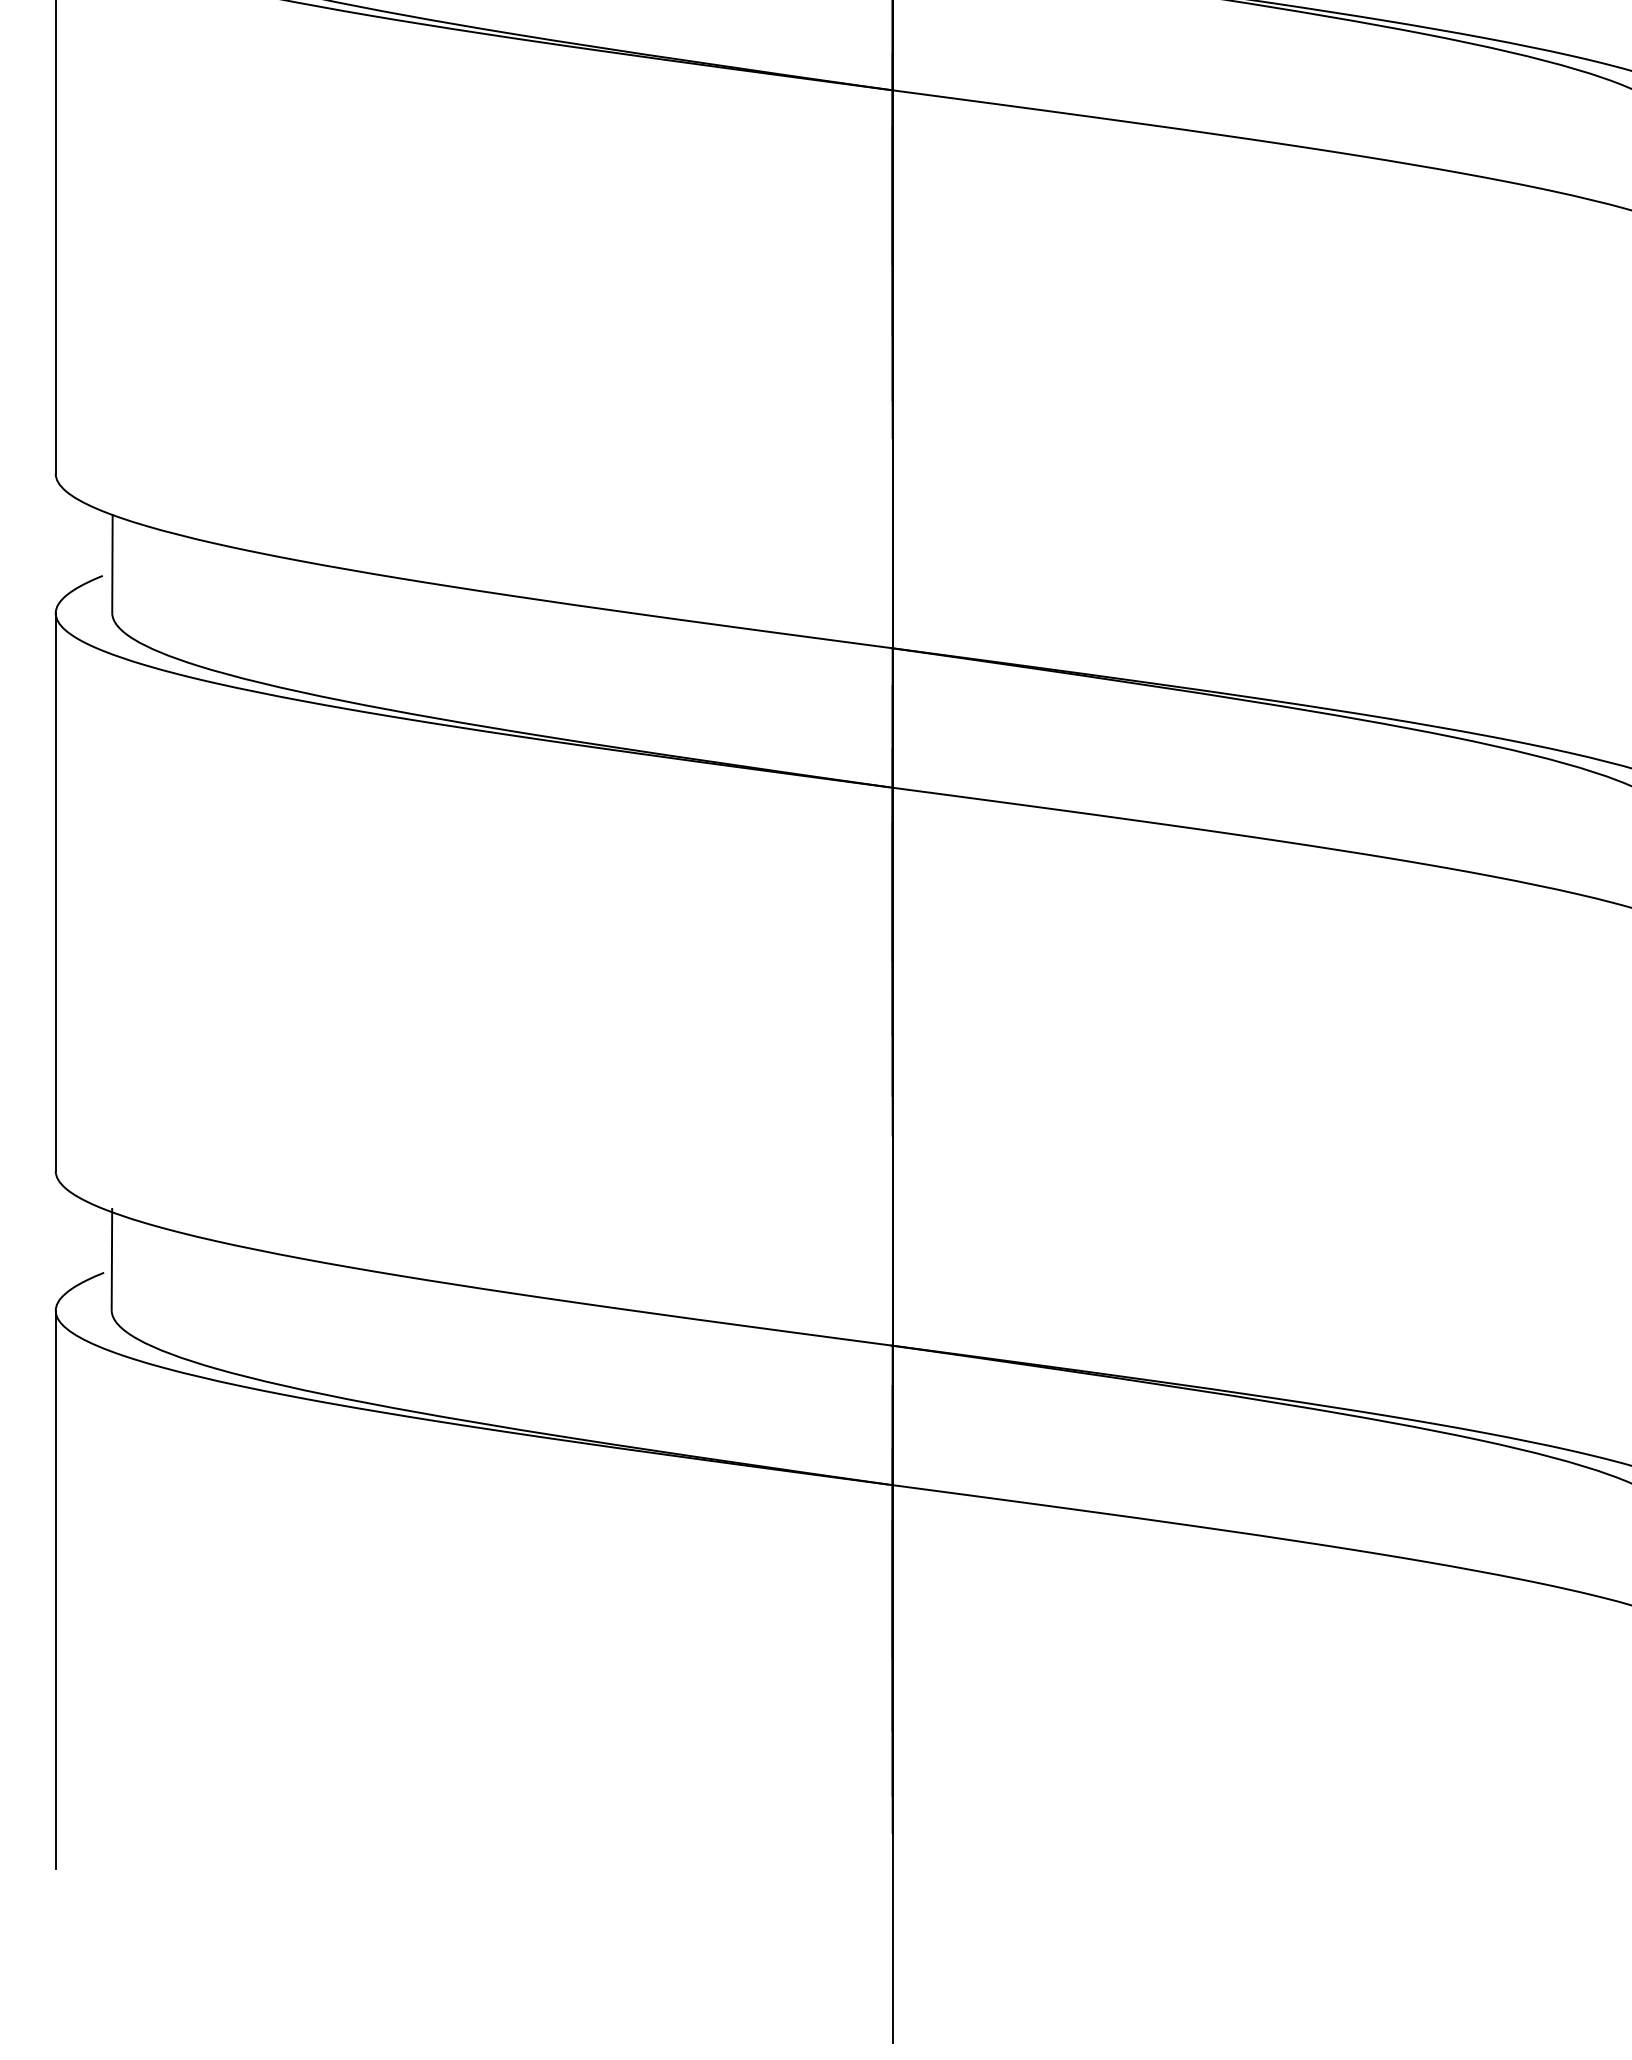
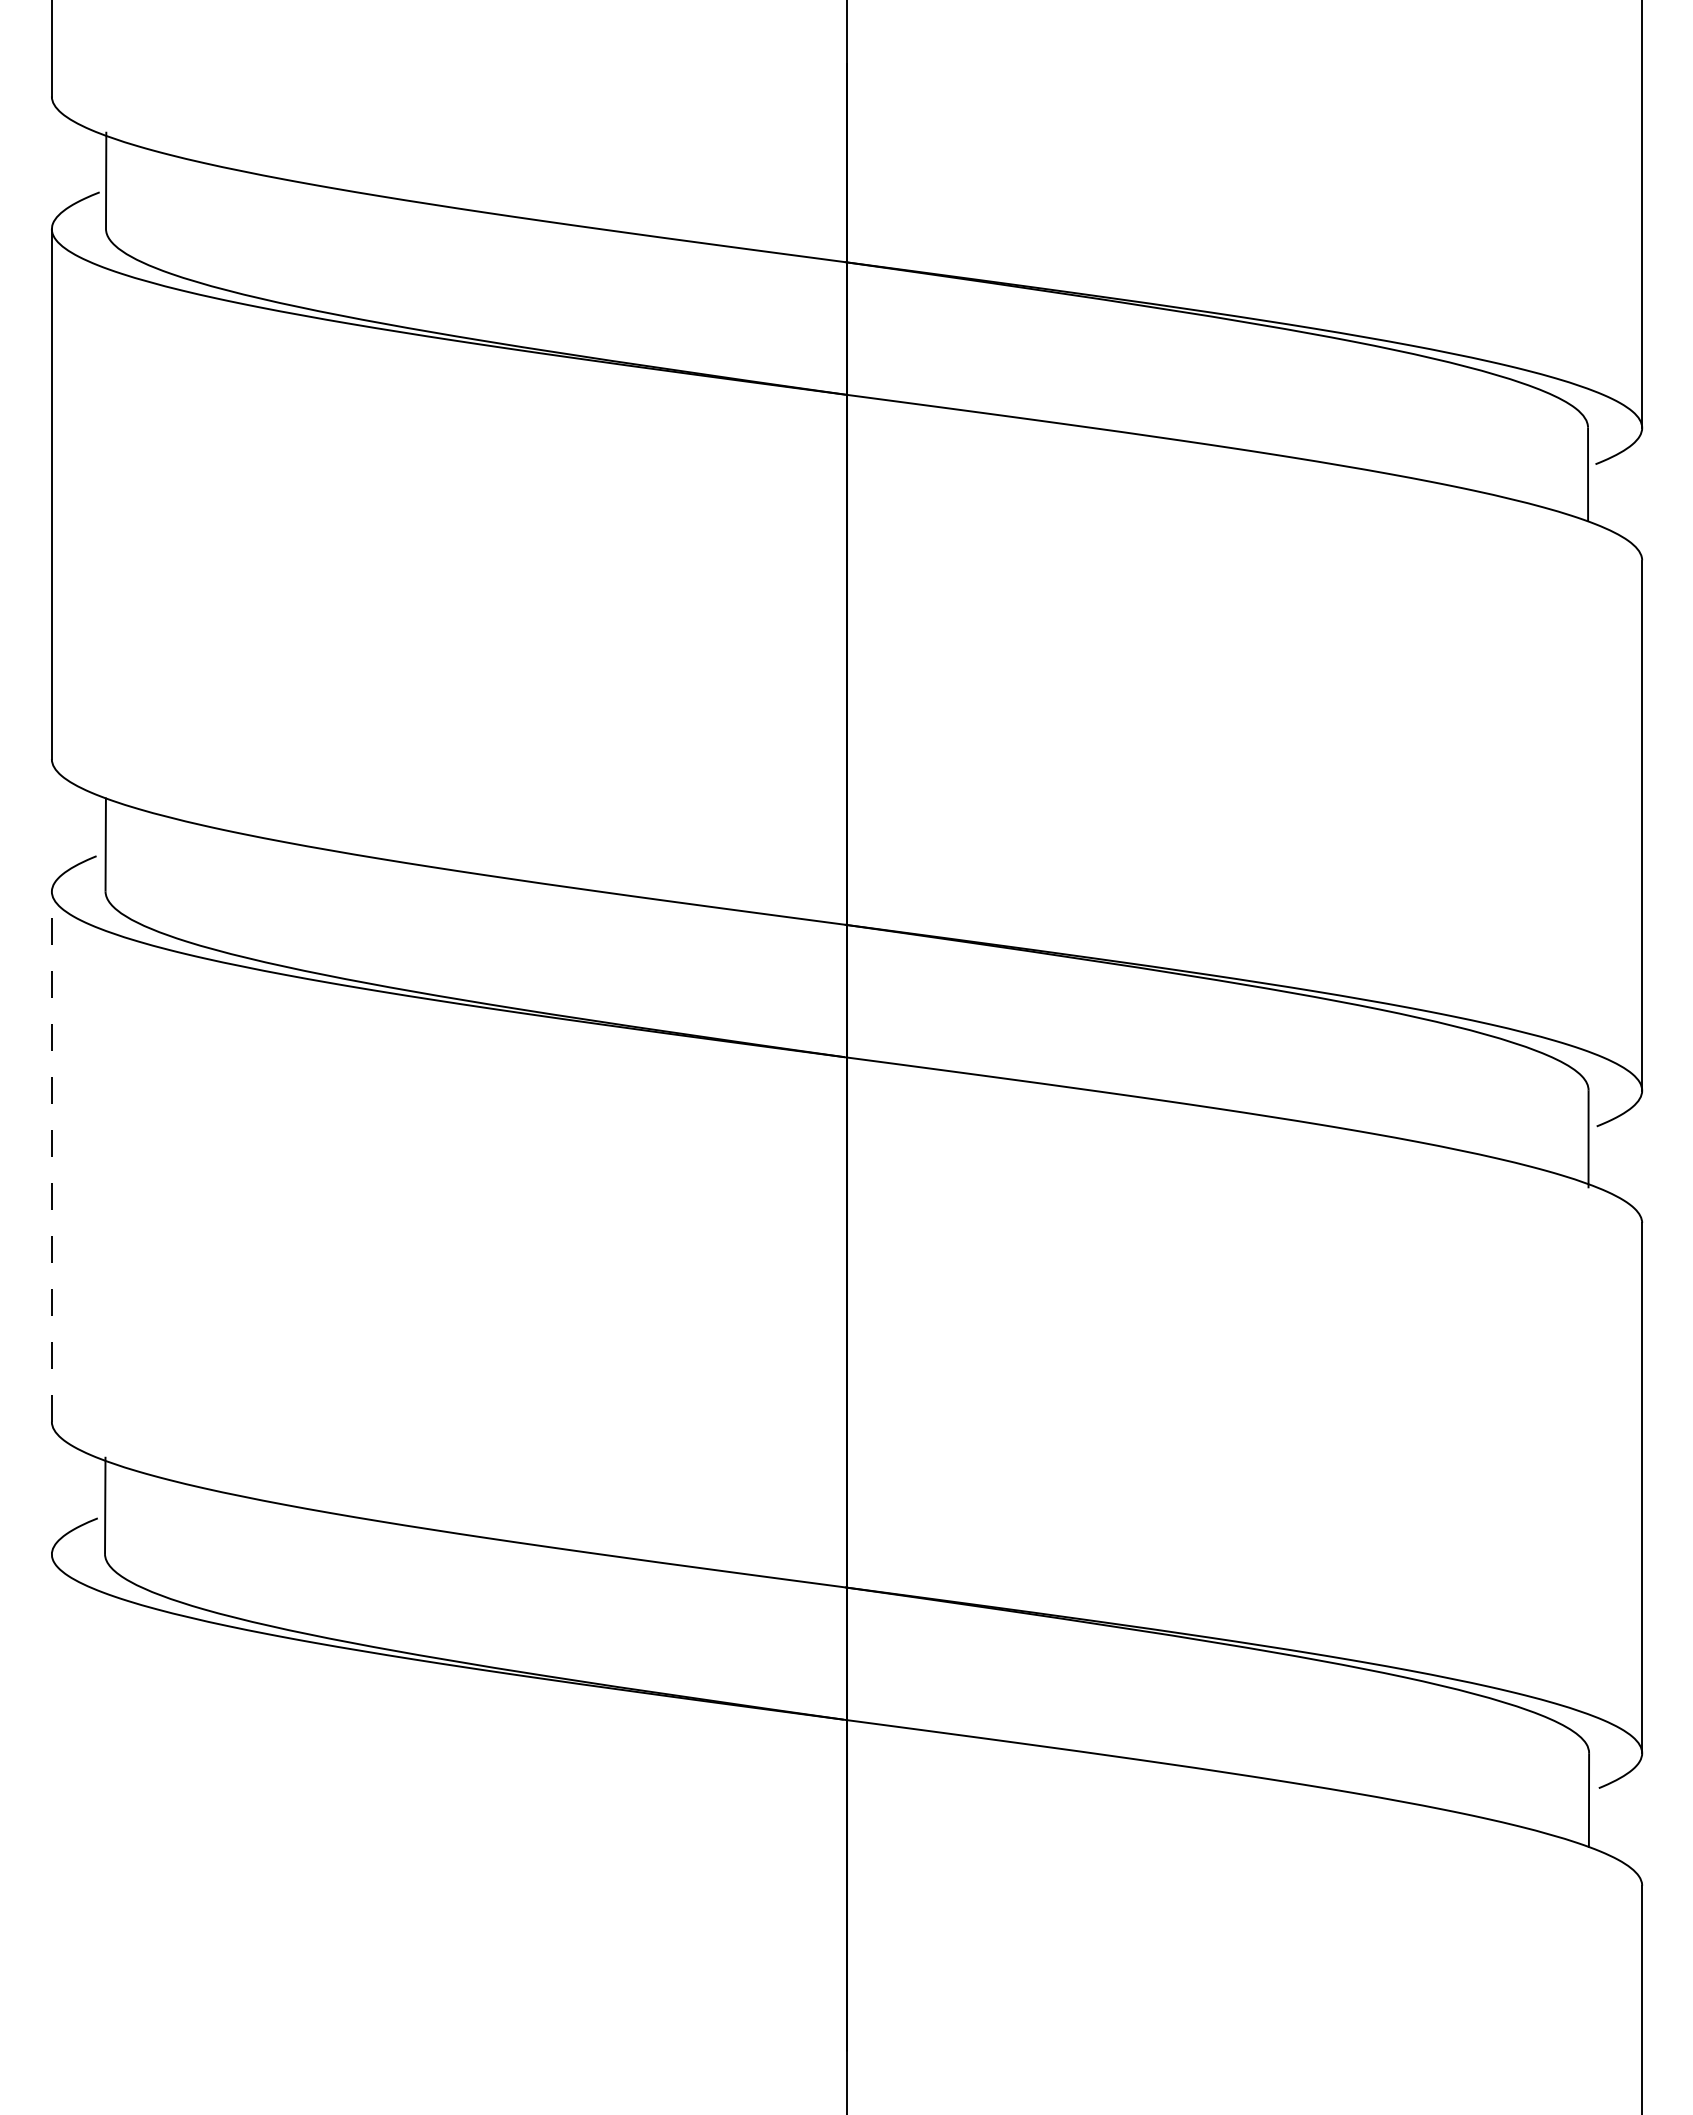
line: (55, 891) -> (51, 1156), solid -> dashed
line: (55, 1589) -> (51, 1819), removed

